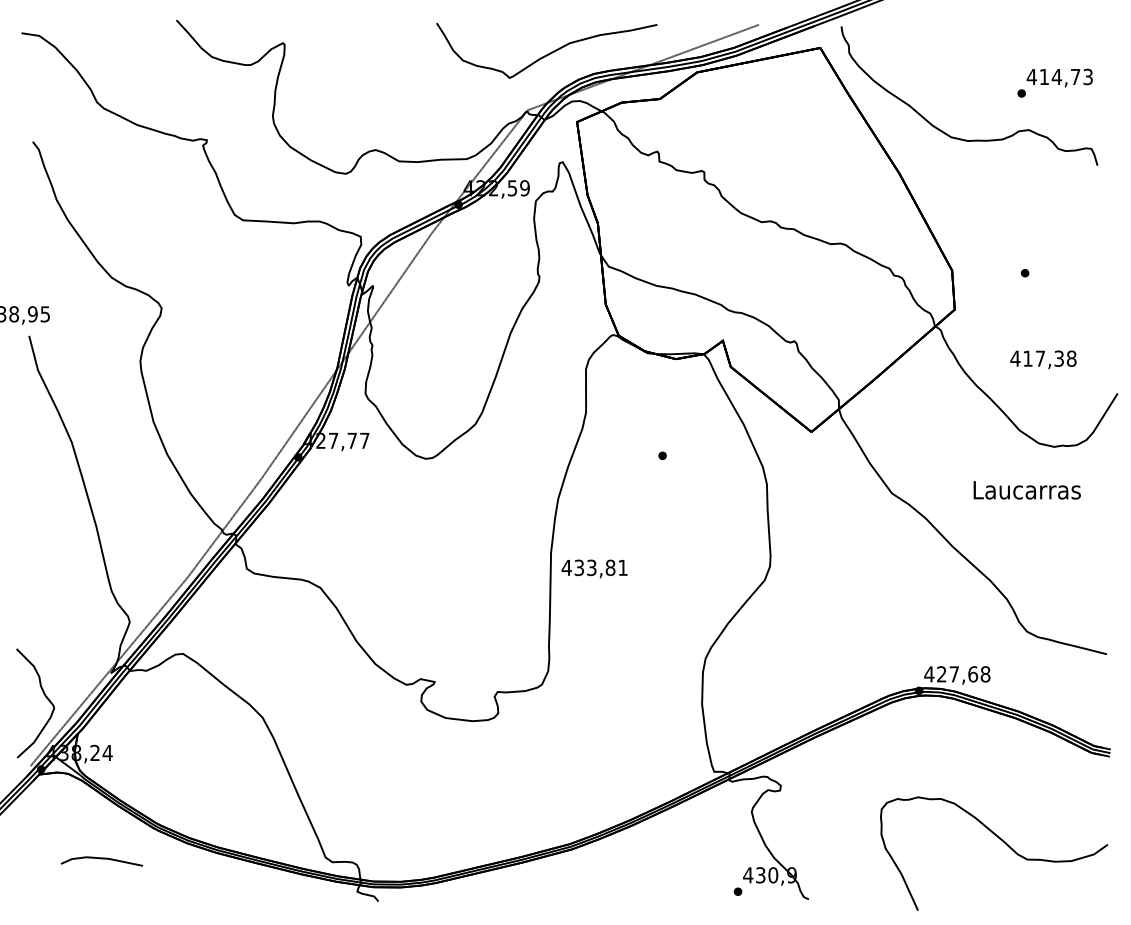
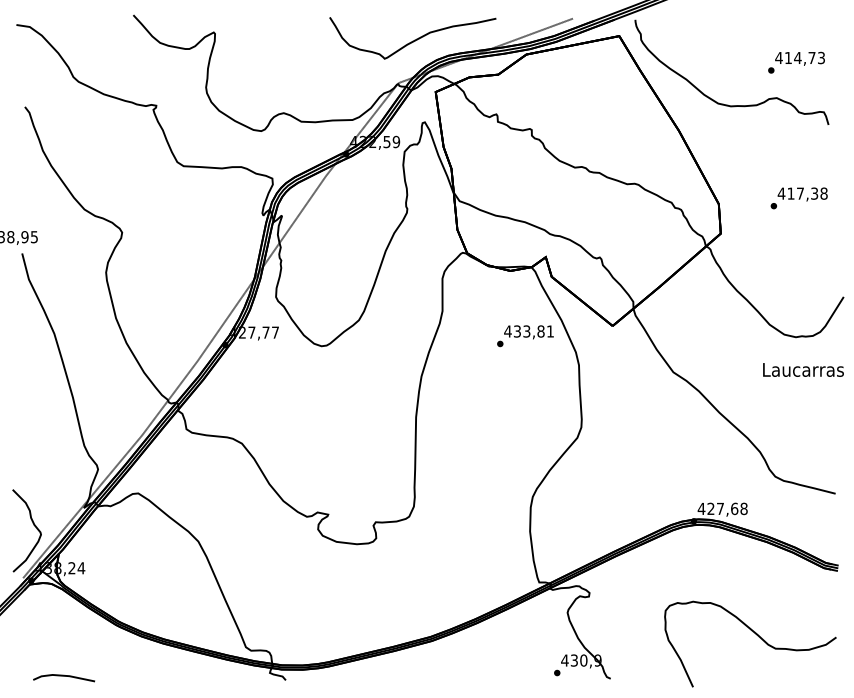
text: (1043, 359) -> (802, 194), moved
text: (1027, 489) -> (803, 369), moved
text: (593, 569) -> (528, 332), moved
line: (102, 859) -> (64, 676), moved

